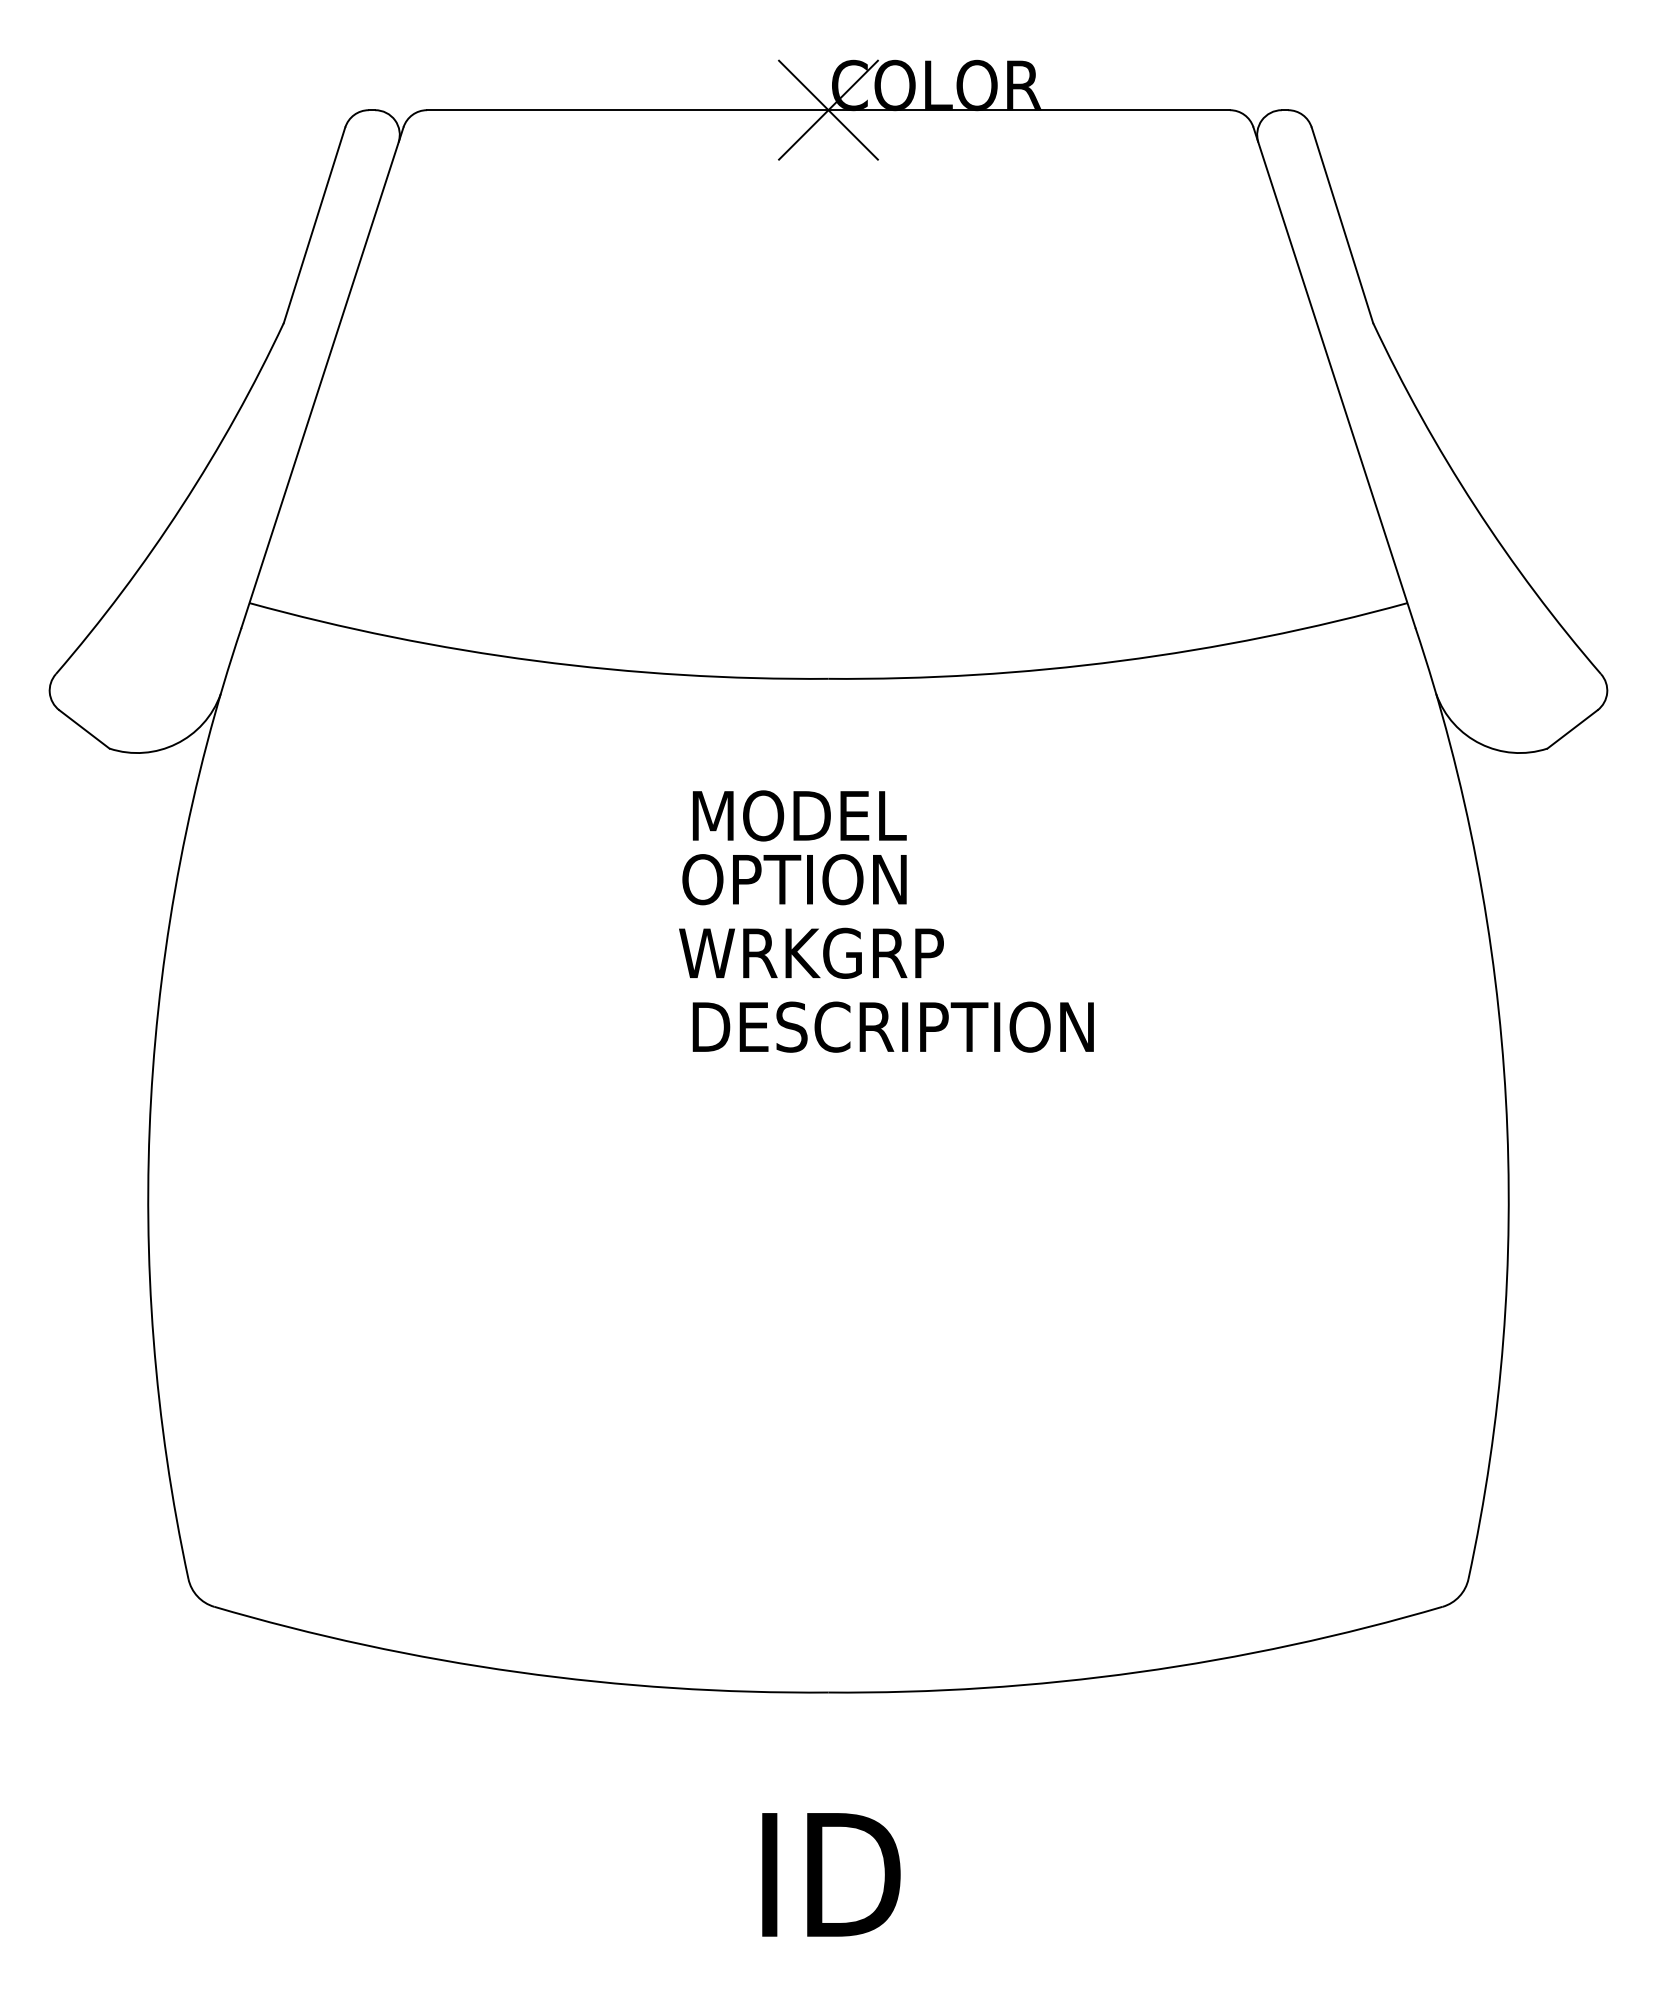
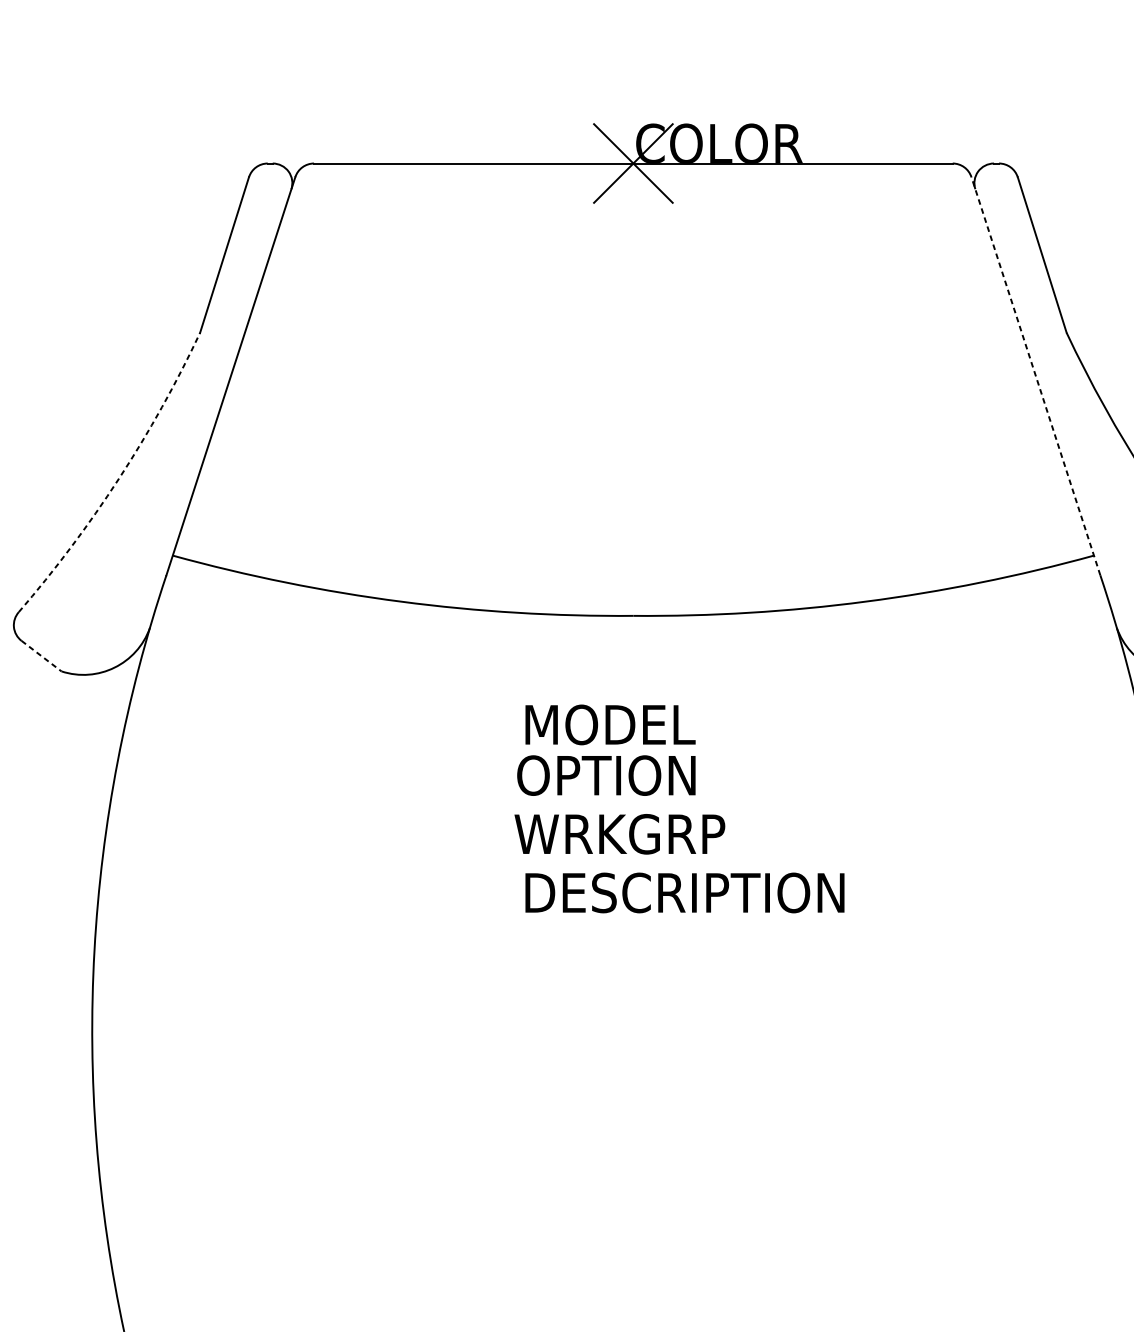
line: (1334, 377) -> (1035, 376), solid -> dashed
arc: (181, 506) -> (118, 478), solid -> dashed
line: (84, 729) -> (41, 656), solid -> dashed

